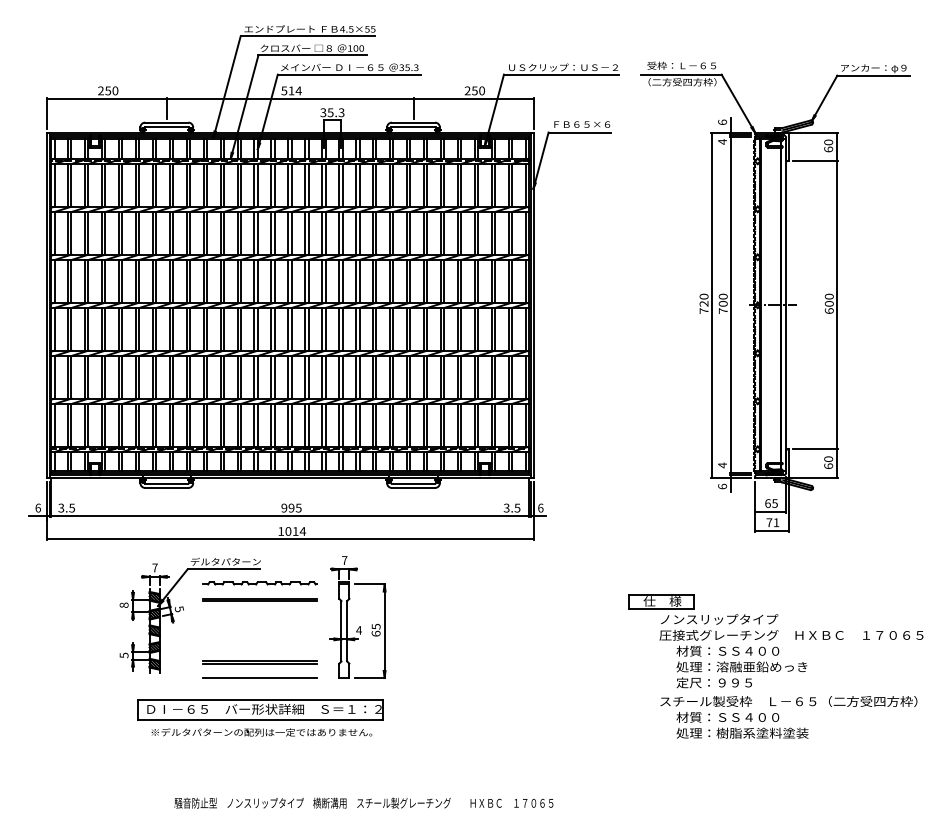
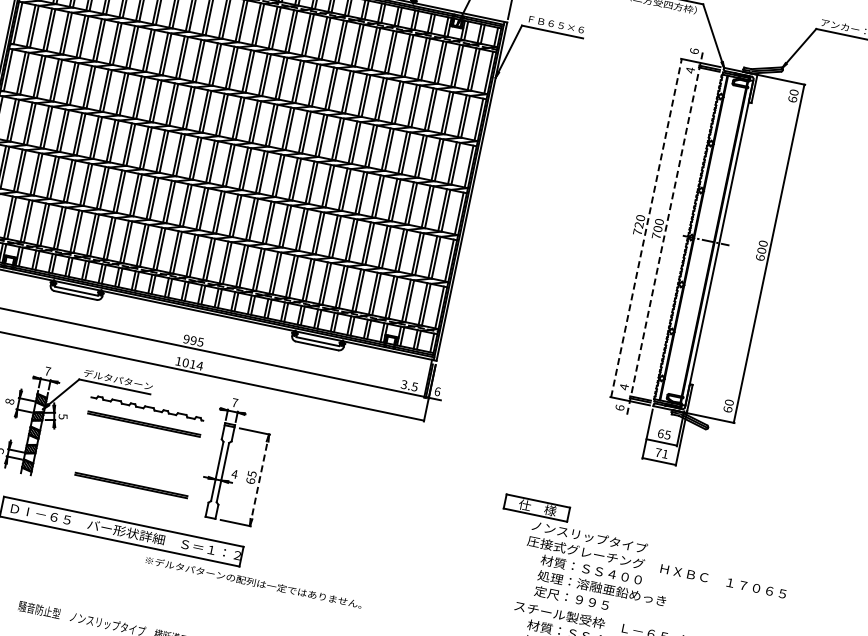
line: (814, 161) -> (776, 108), removed
line: (711, 305) -> (646, 228), solid -> dashed
line: (731, 305) -> (665, 232), solid -> dashed
line: (814, 449) -> (717, 390), removed
line: (384, 631) -> (259, 480), solid -> dashed
line: (260, 678) -> (128, 501), removed
text: (261, 732) -> (253, 582), moved

